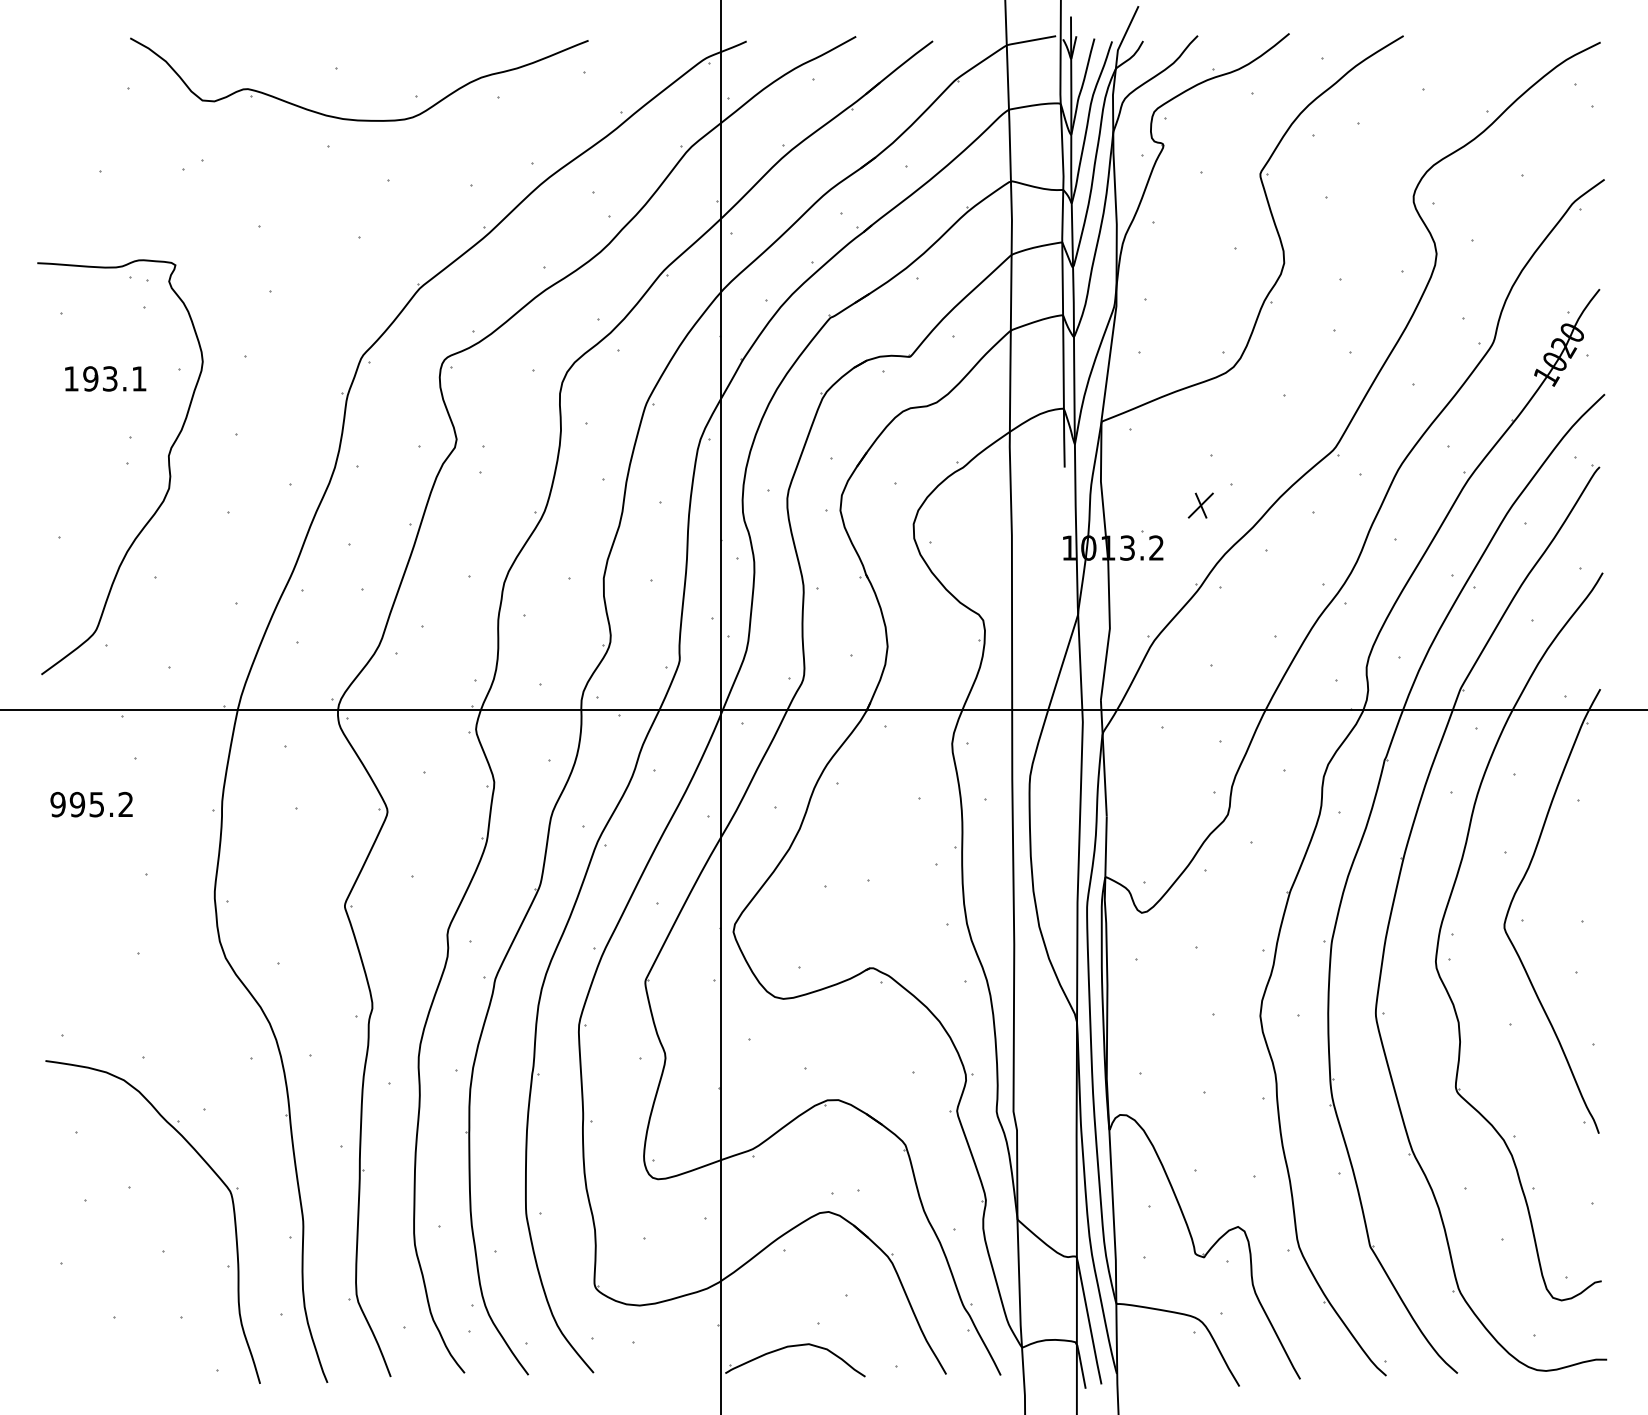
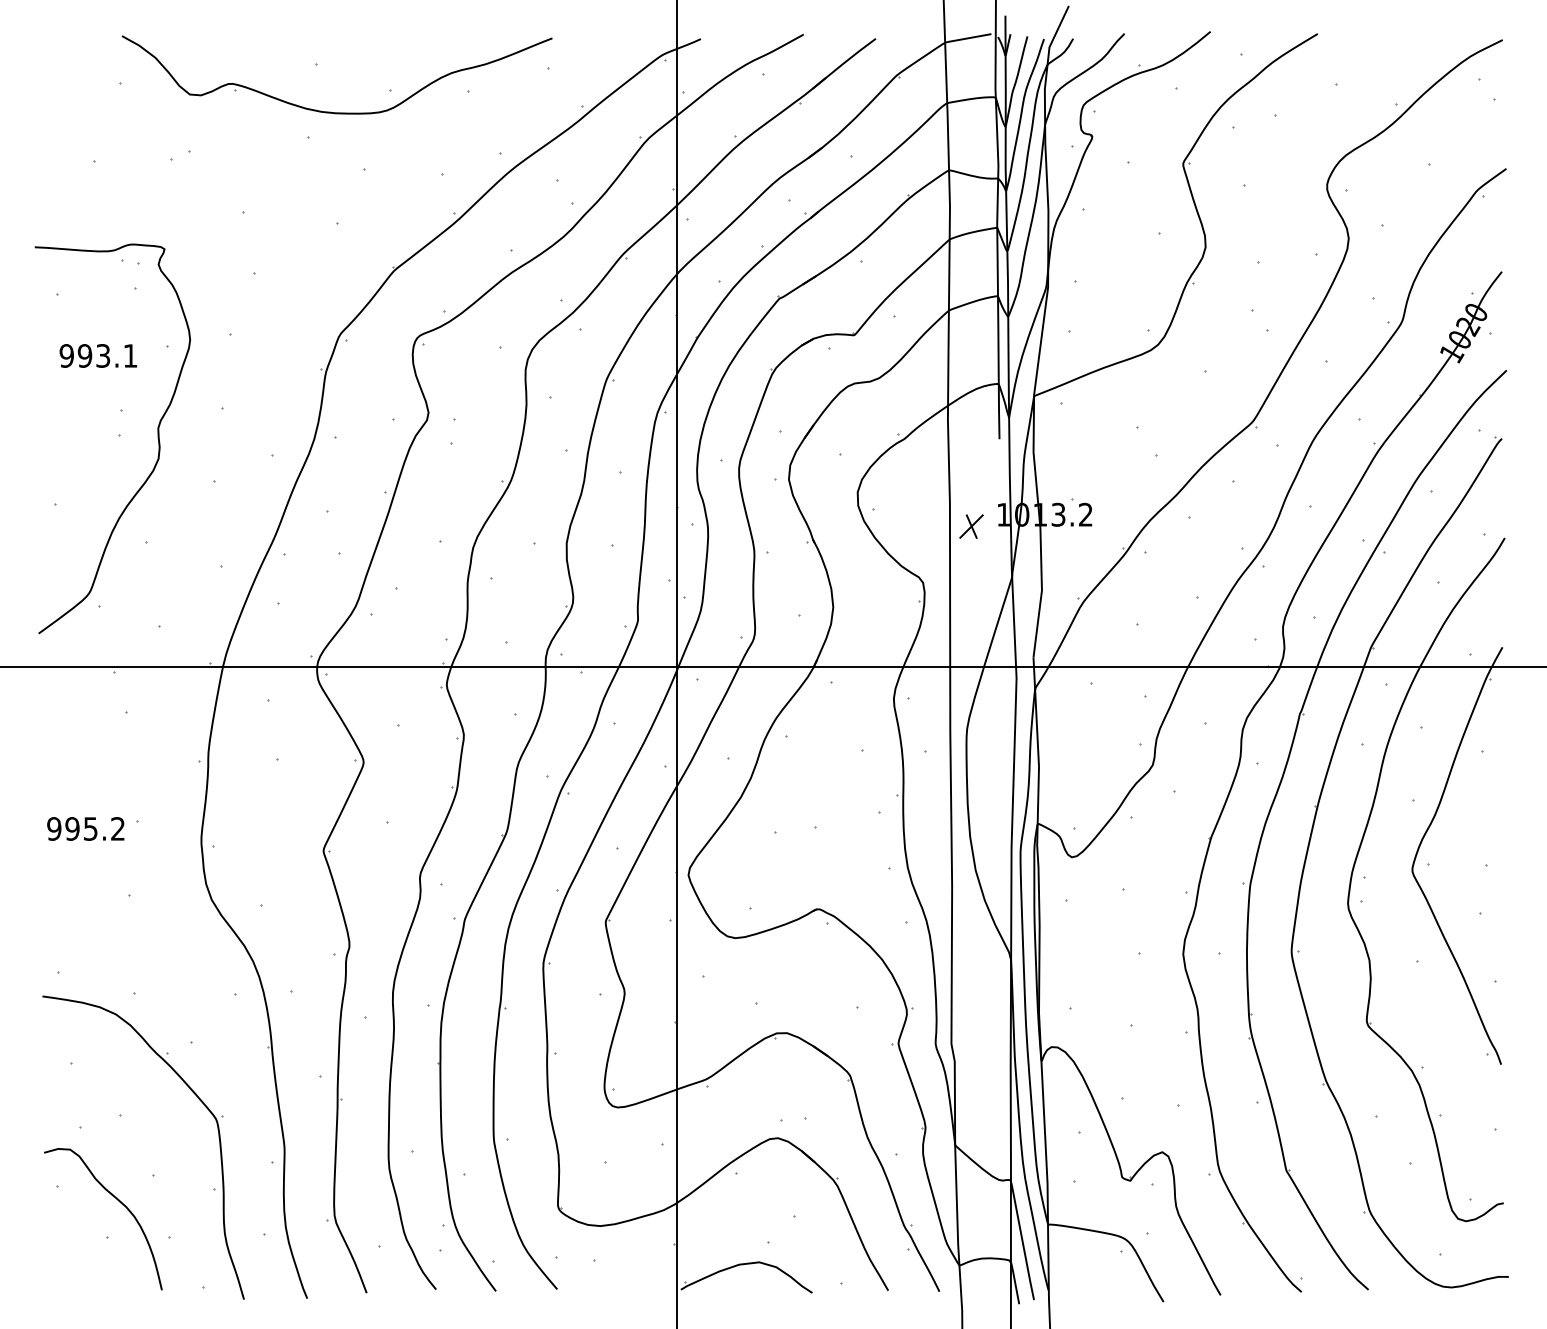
text: (70, 378) -> (65, 355), 193.1 -> 993.1
part: (1200, 505) -> (971, 526), moved
part: (91, 804) -> (85, 828), moved
curve: (127, 1280) -> (119, 1202), added

